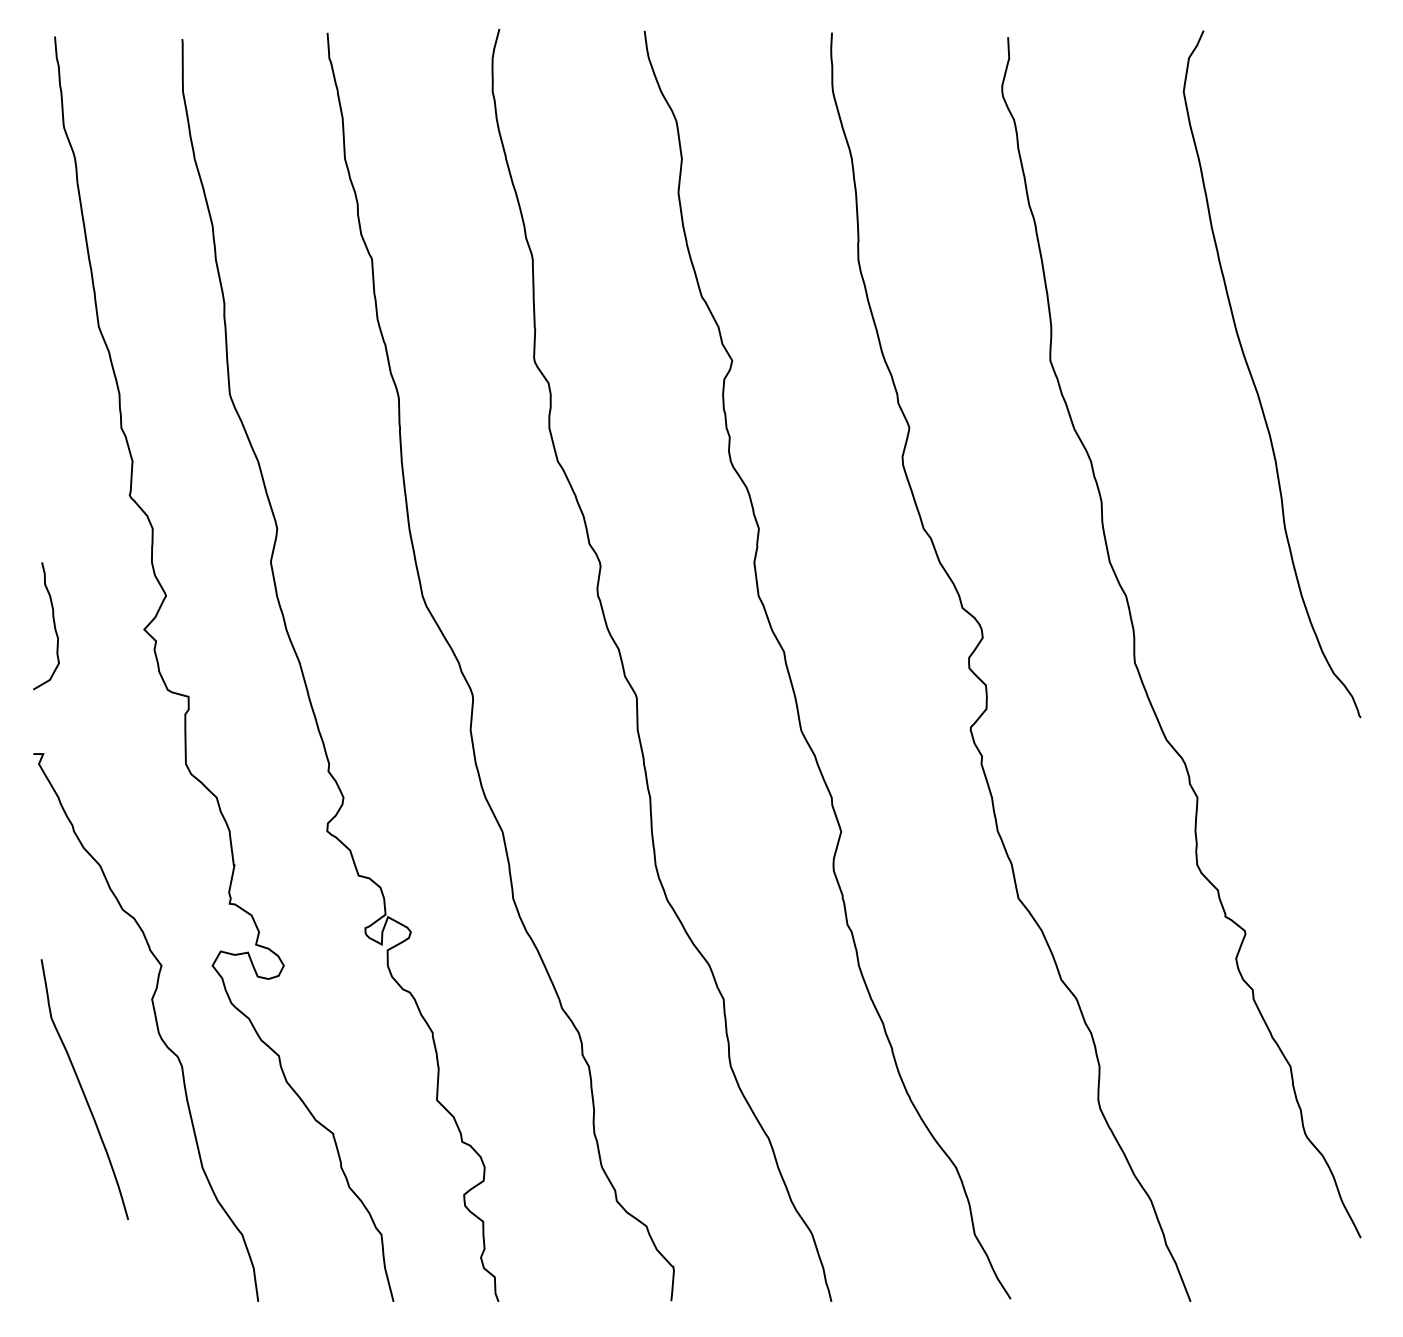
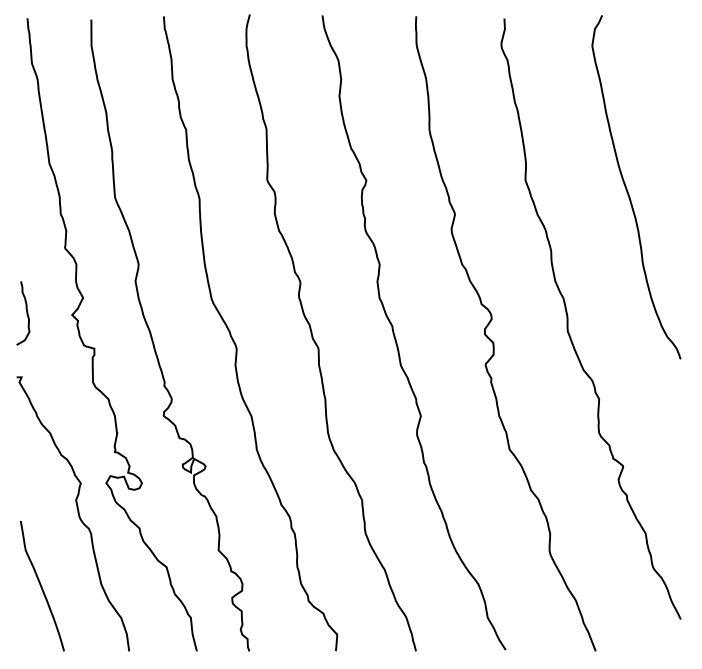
curve: (84, 1090) -> (42, 586), moved

